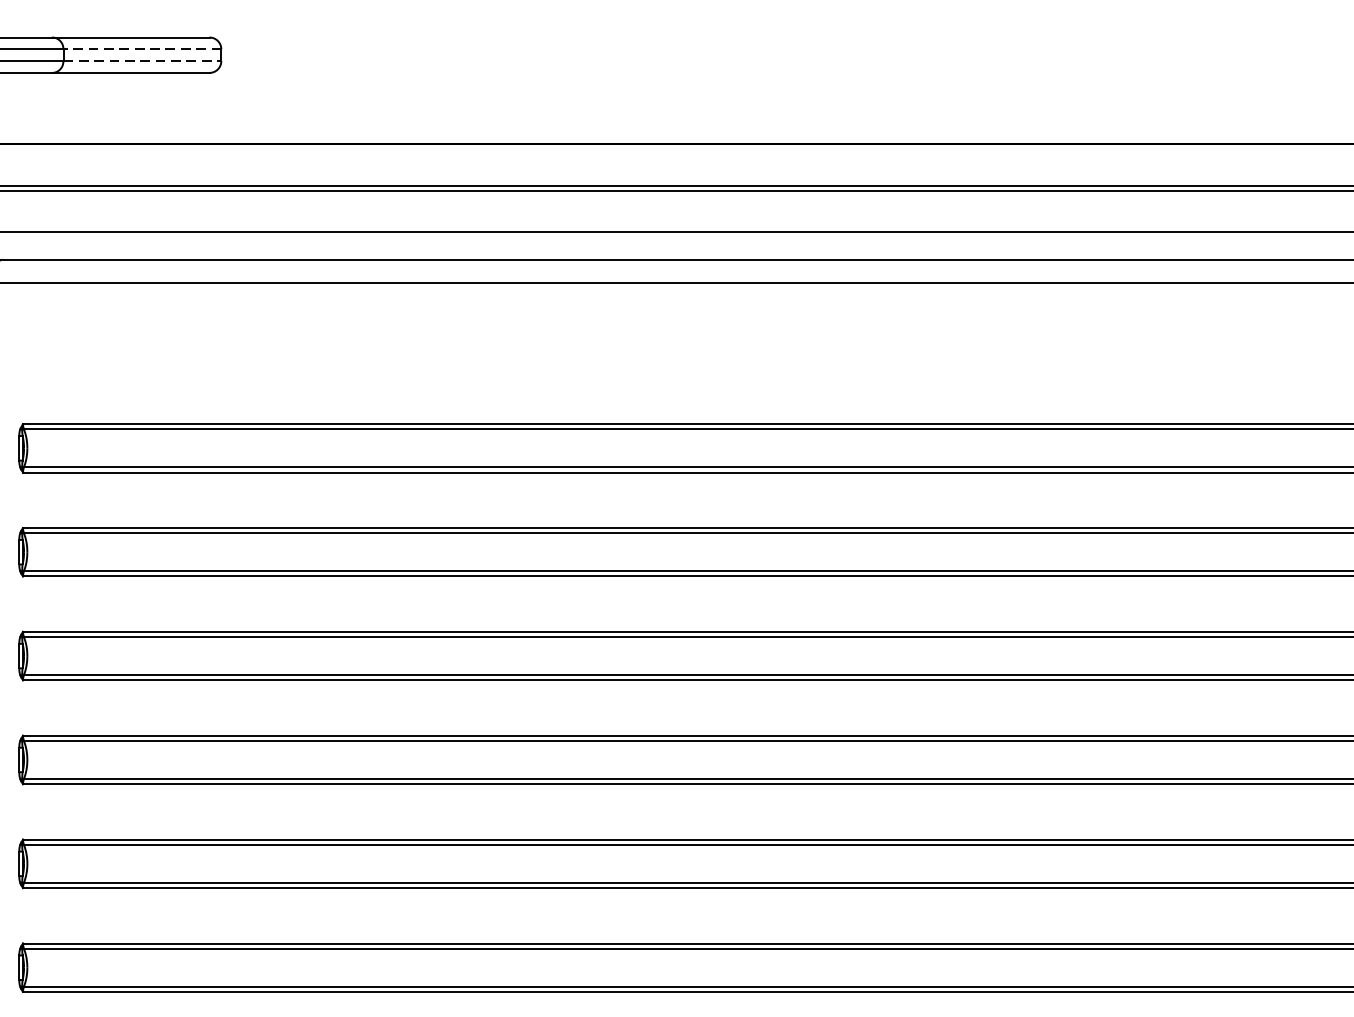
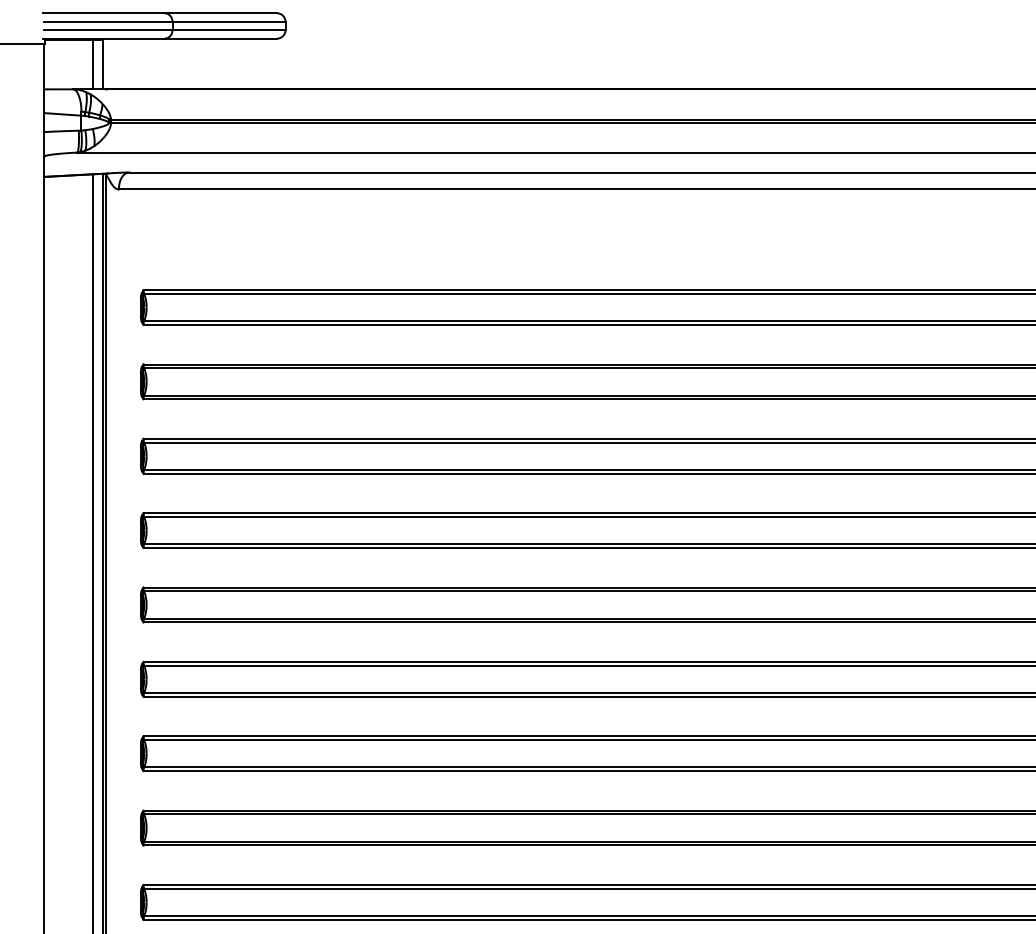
line: (143, 48) -> (229, 21), dashed -> solid
line: (143, 61) -> (229, 30), dashed -> solid

